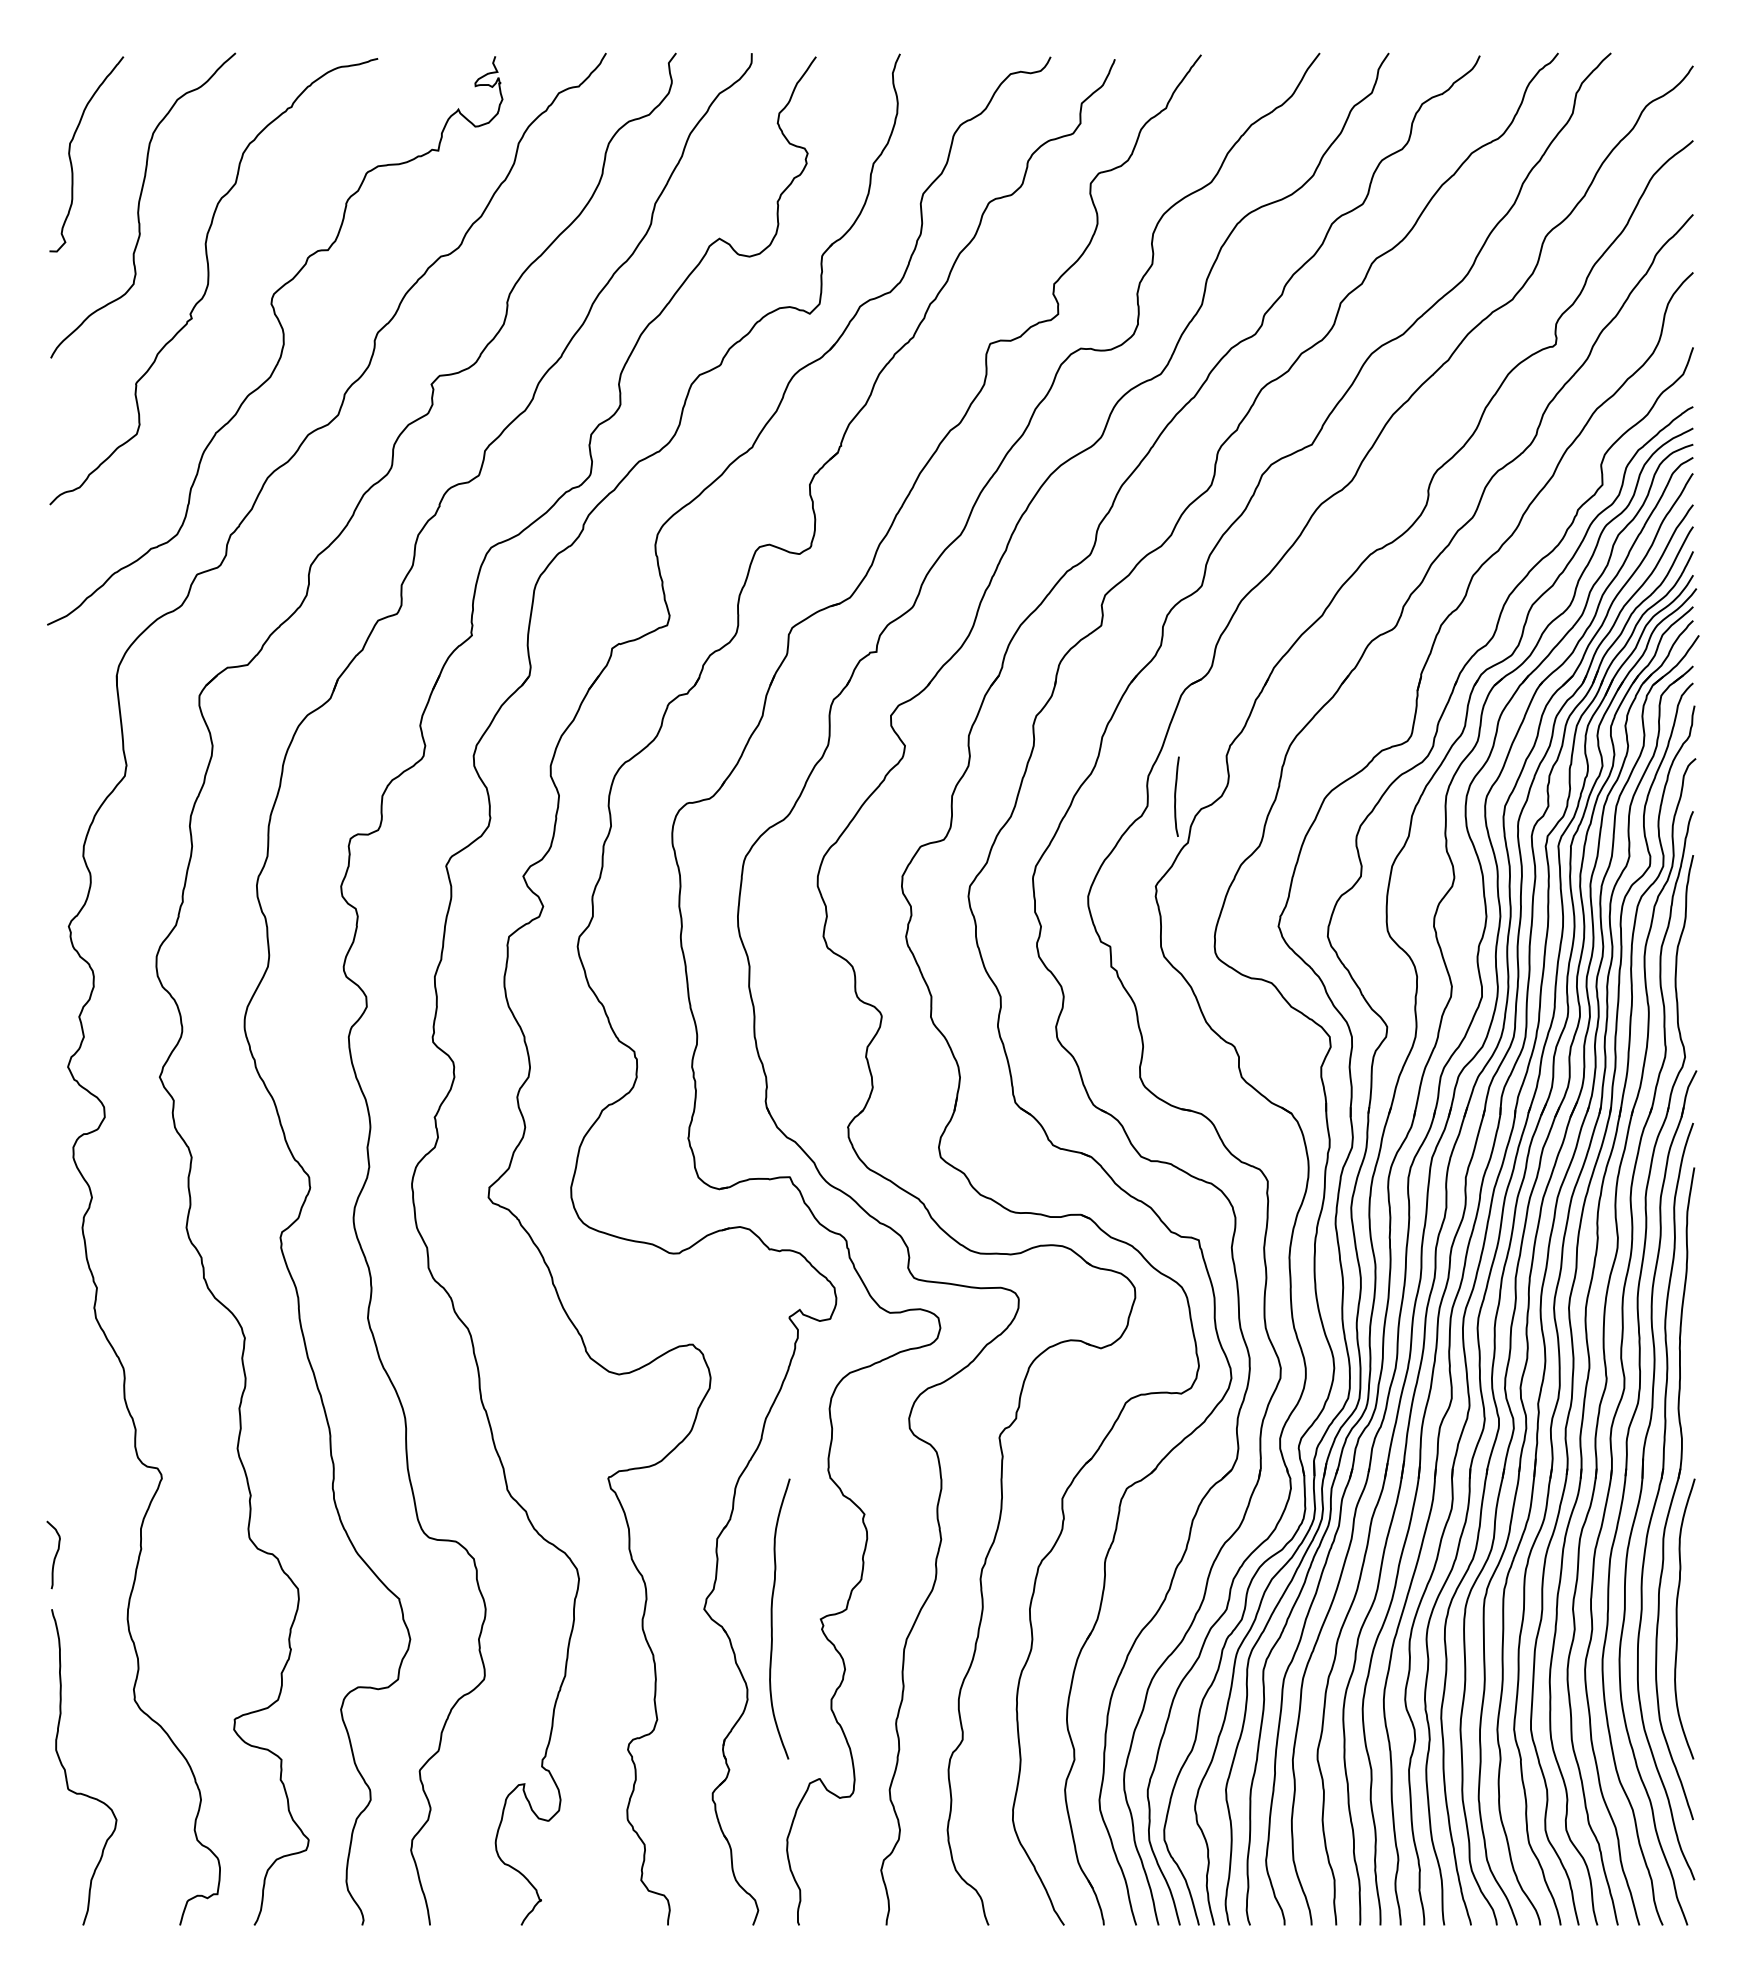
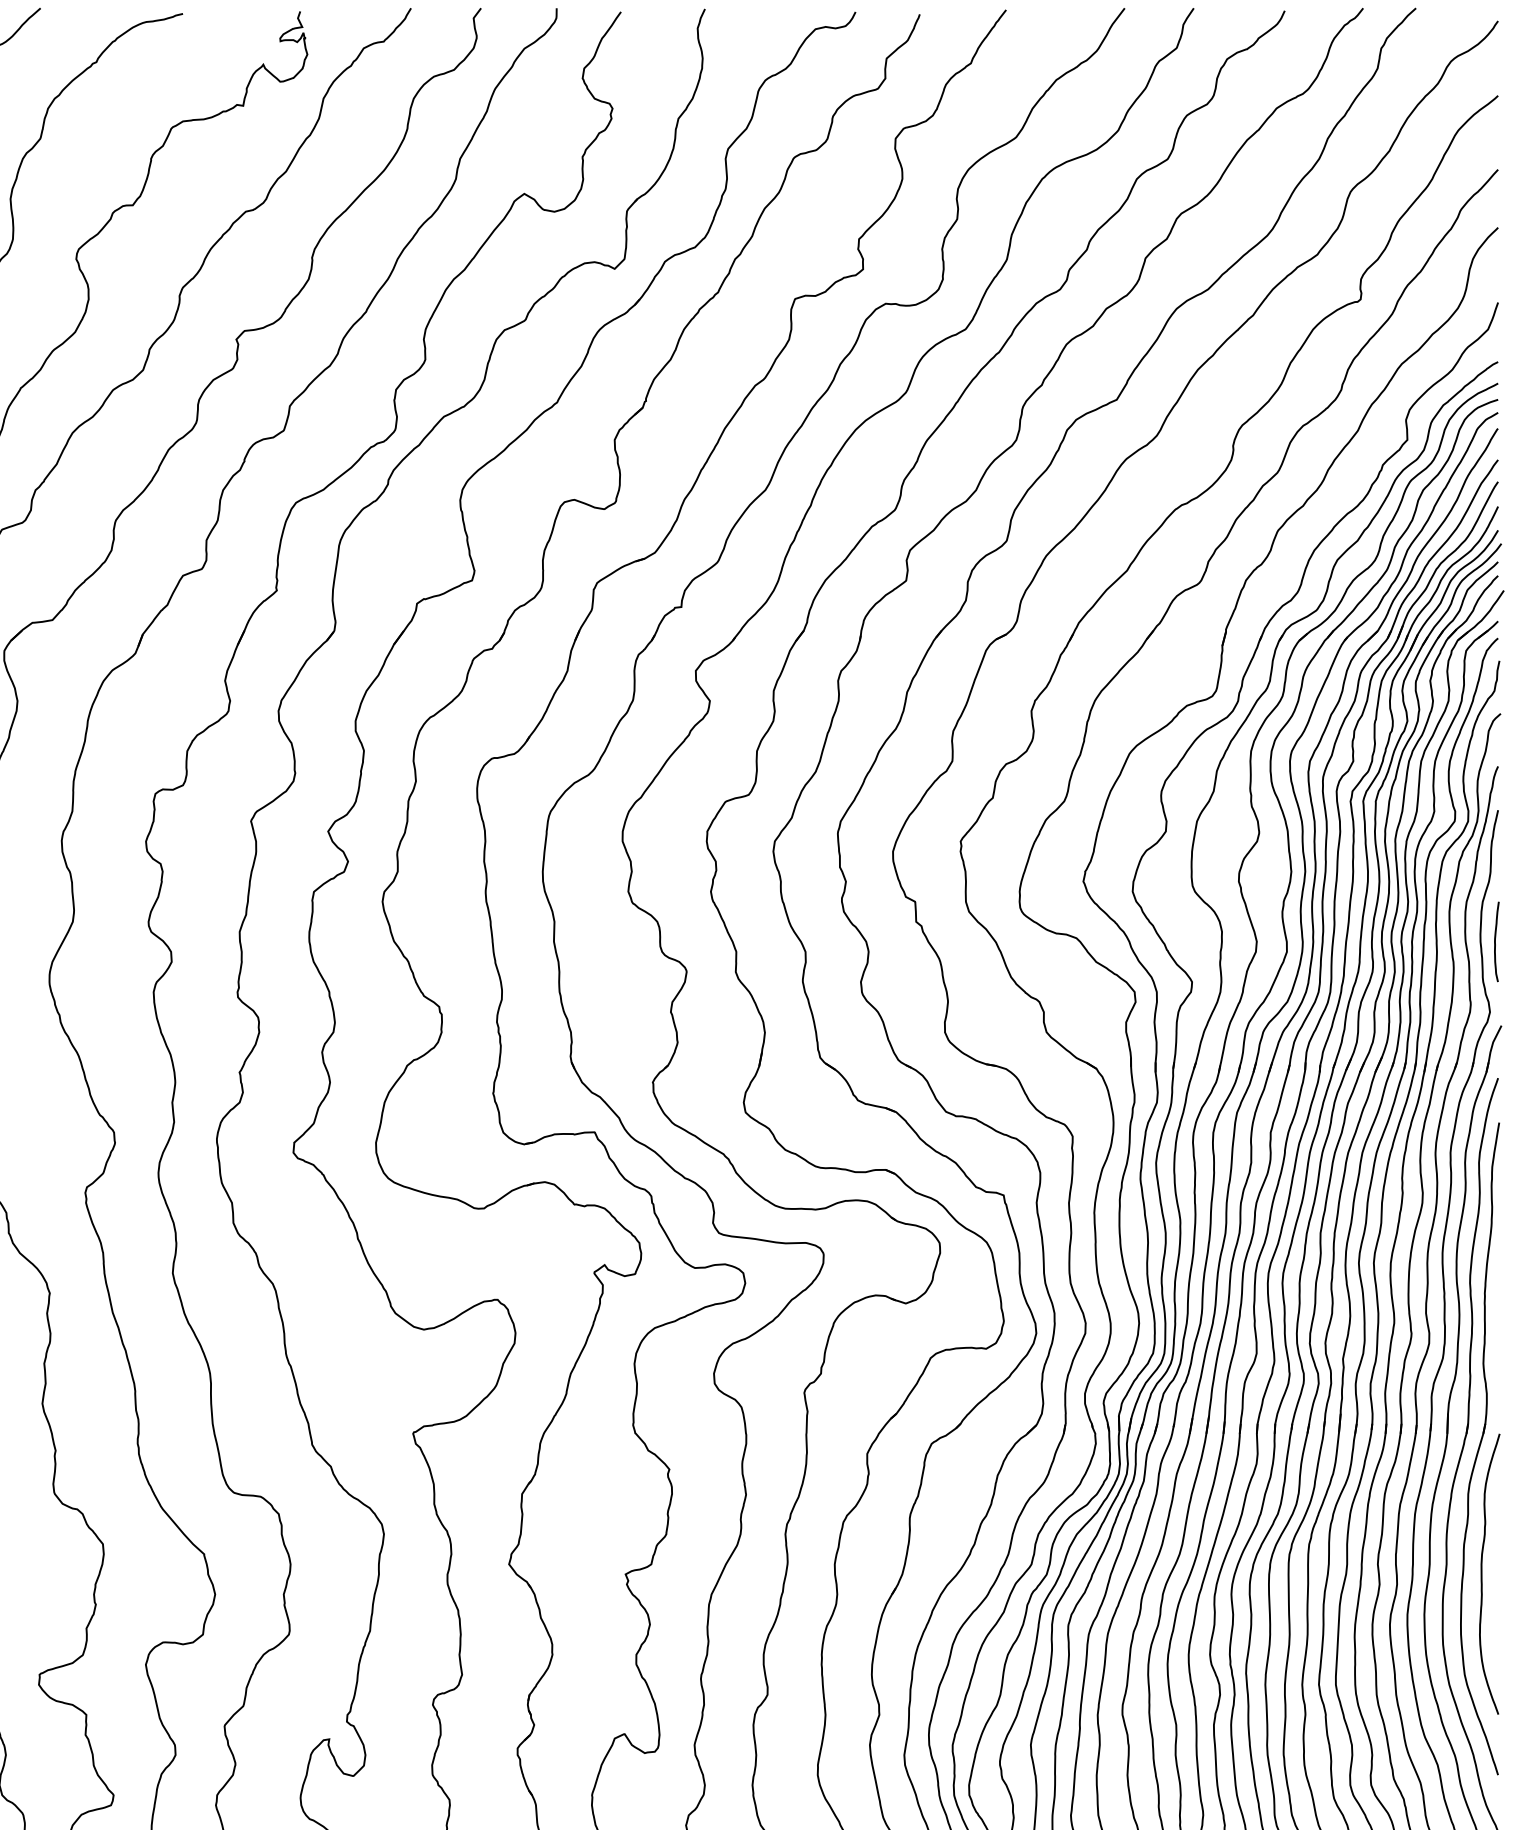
curve: (1175, 796) -> (1495, 941), moved
curve: (772, 1618) -> (577, 1573), removed

